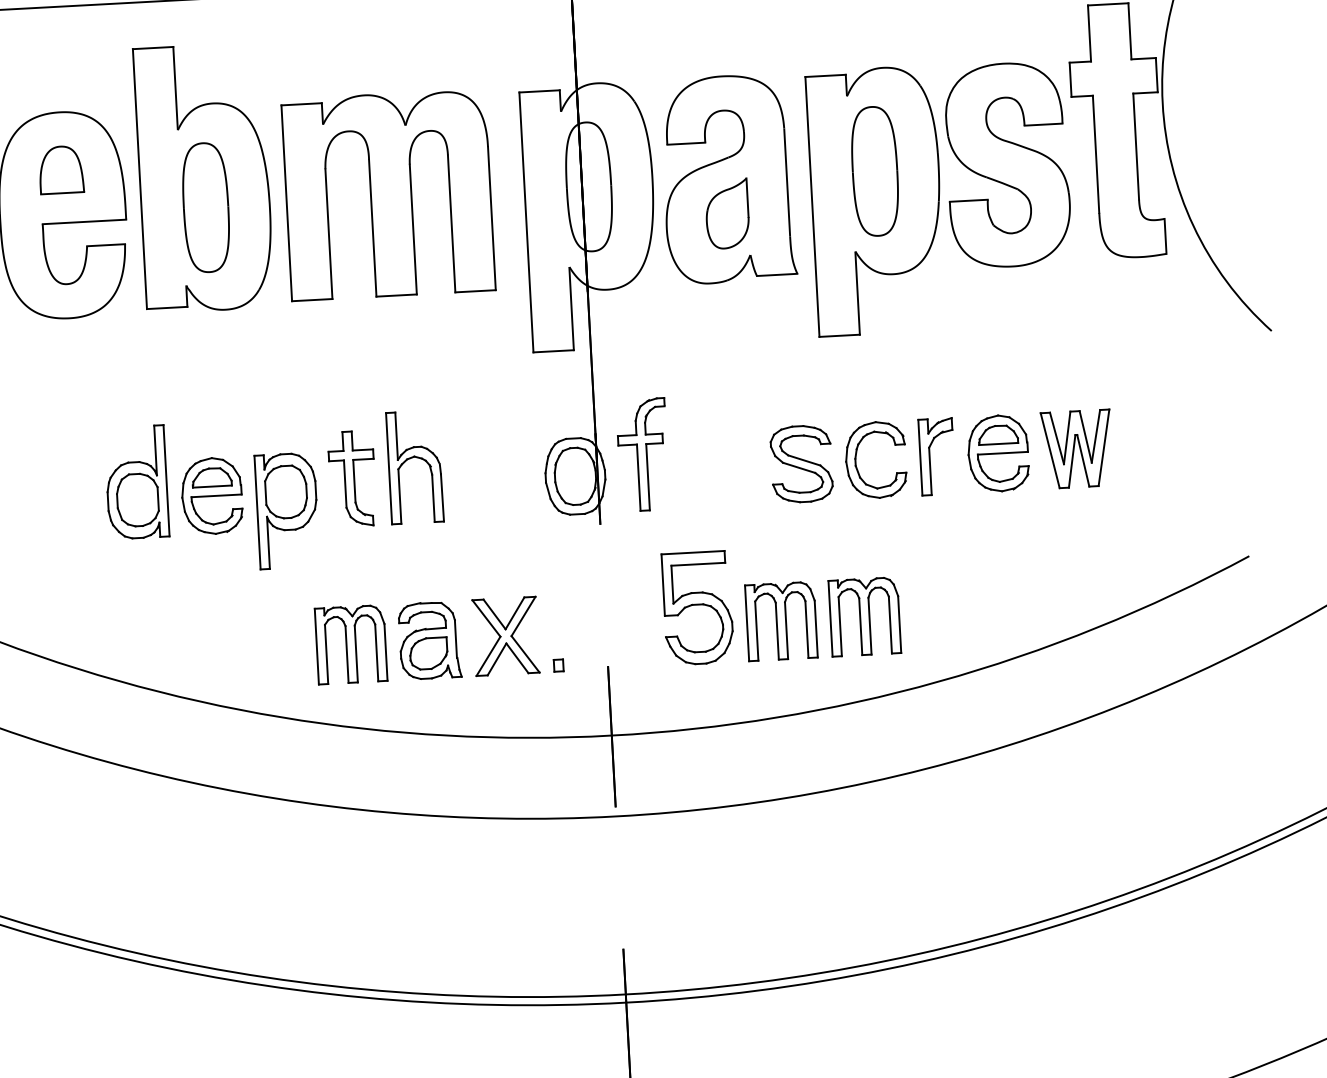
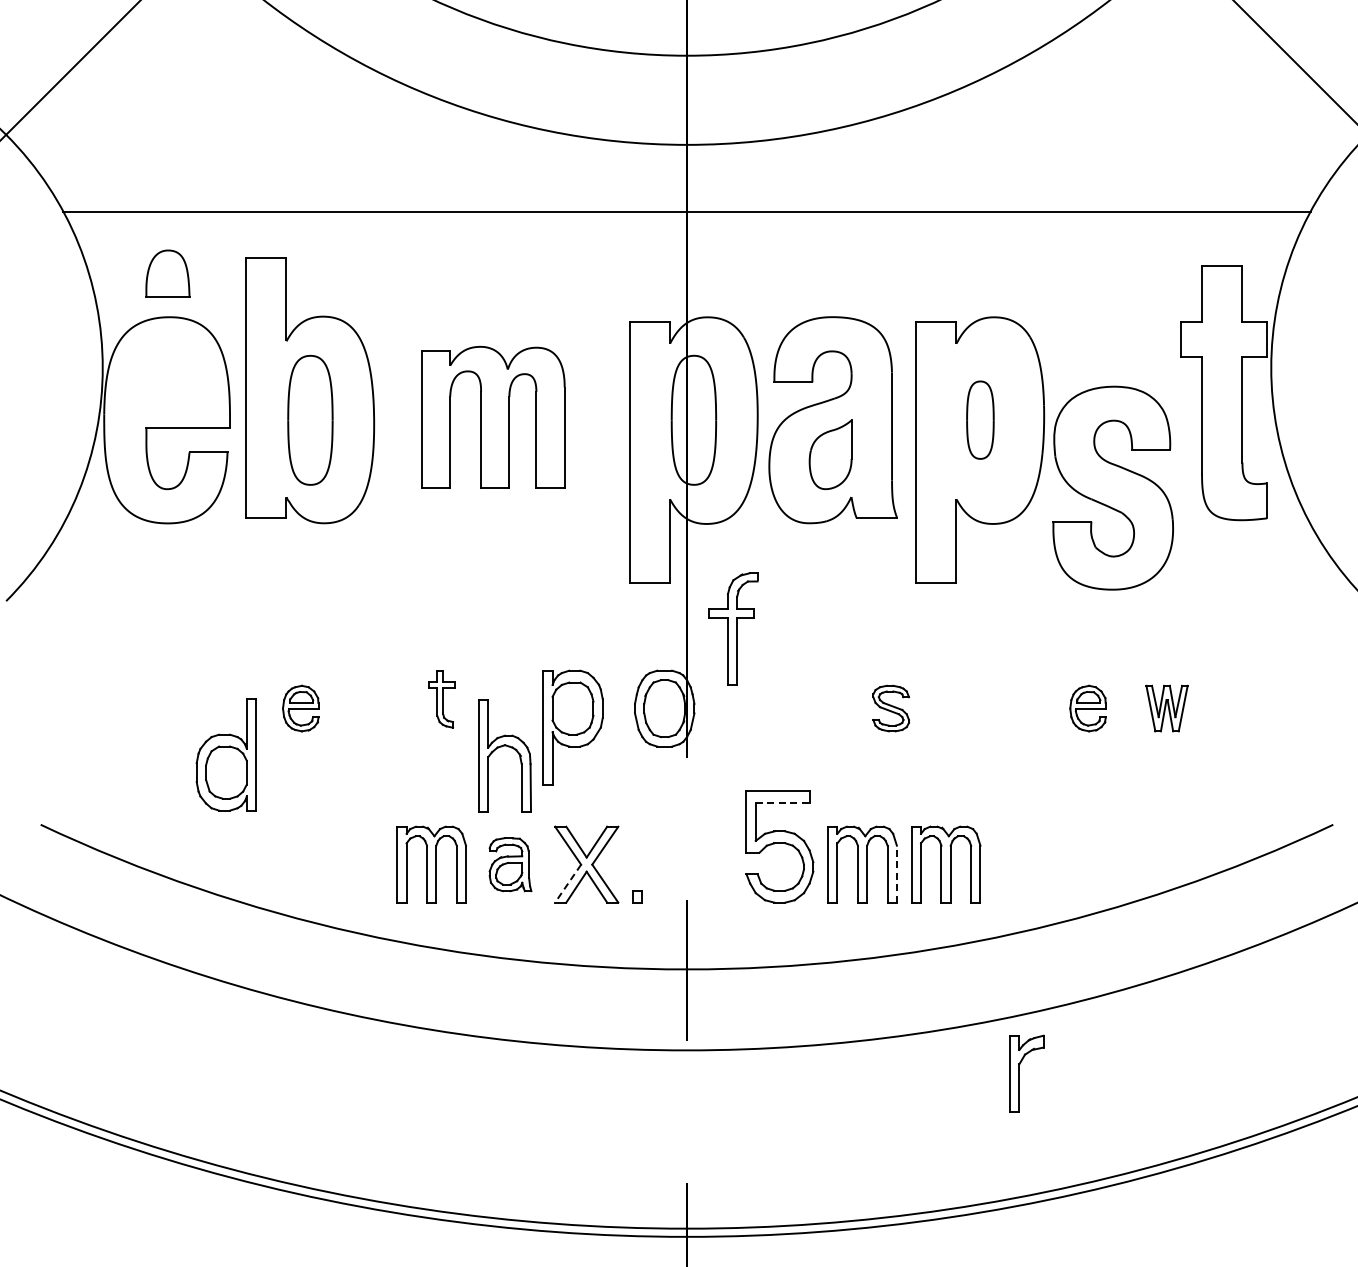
part: (1006, 164) -> (1112, 487), moved
part: (60, 169) -> (167, 273), moved
part: (875, 170) -> (980, 419), size x0.6
part: (388, 193) -> (493, 416), size x0.7
part: (1076, 449) -> (1166, 708), size x0.6
part: (997, 453) -> (1087, 708), size x0.6
part: (643, 454) -> (733, 628), moved
part: (929, 457) -> (1019, 1073), moved
part: (856, 458) -> (946, 705), removed
part: (411, 459) -> (501, 747), moved
part: (800, 464) -> (890, 708), size x0.6
part: (352, 479) -> (441, 699), size x0.6
part: (135, 482) -> (225, 754), moved
part: (211, 495) -> (300, 708), size x0.6
part: (286, 510) -> (572, 727), moved
line: (698, 564) -> (782, 803), solid -> dashed
line: (815, 628) -> (896, 873), solid -> dashed
part: (429, 640) -> (510, 864), size x0.7
line: (488, 656) -> (568, 883), solid -> dashed

